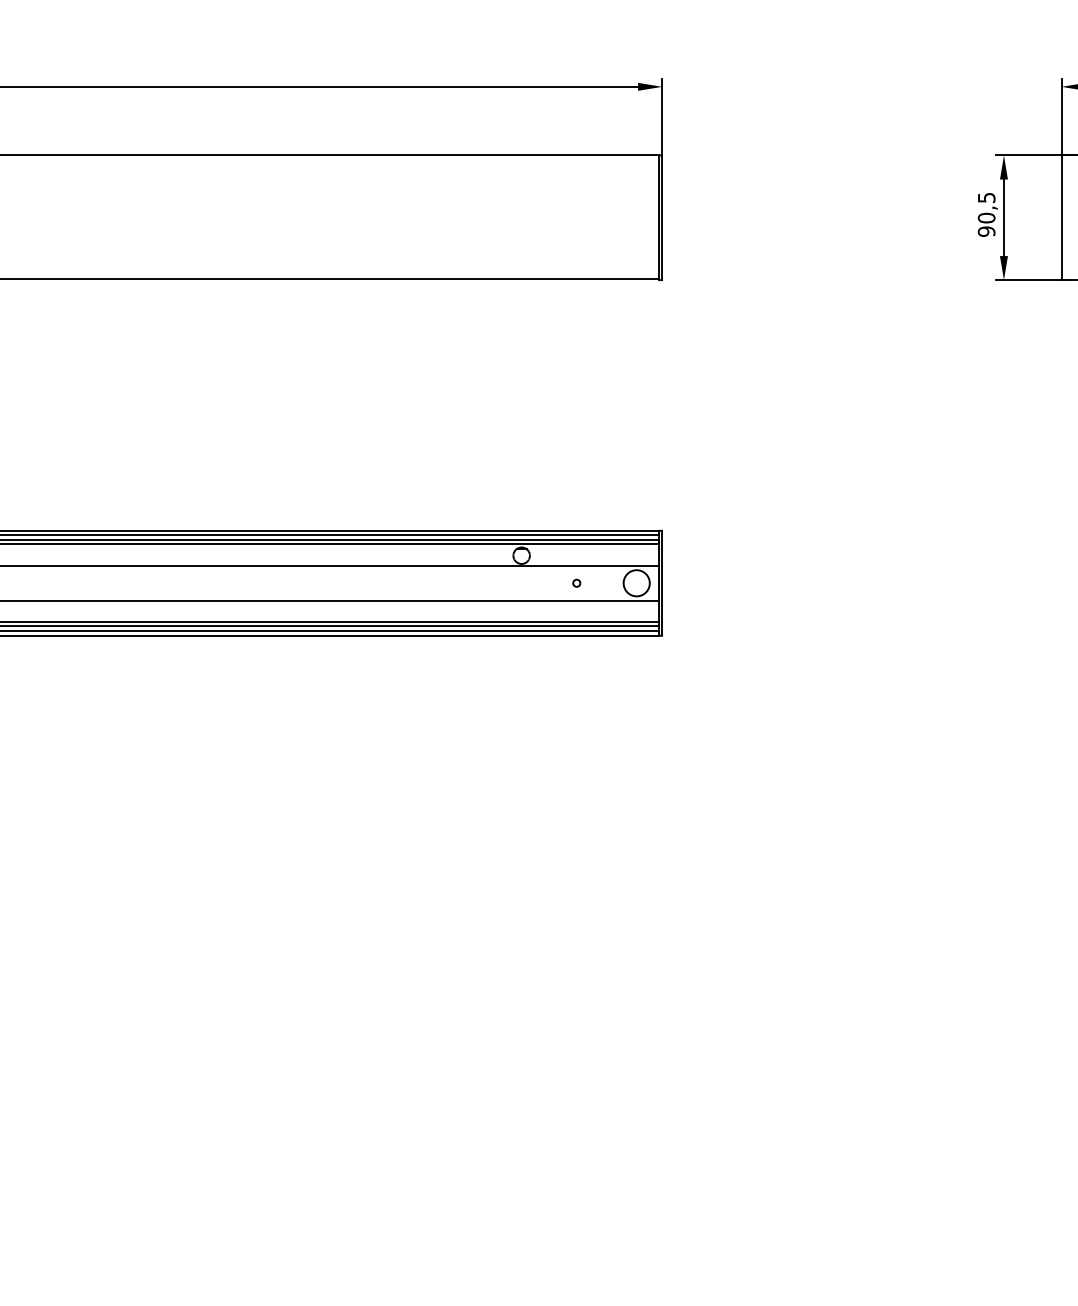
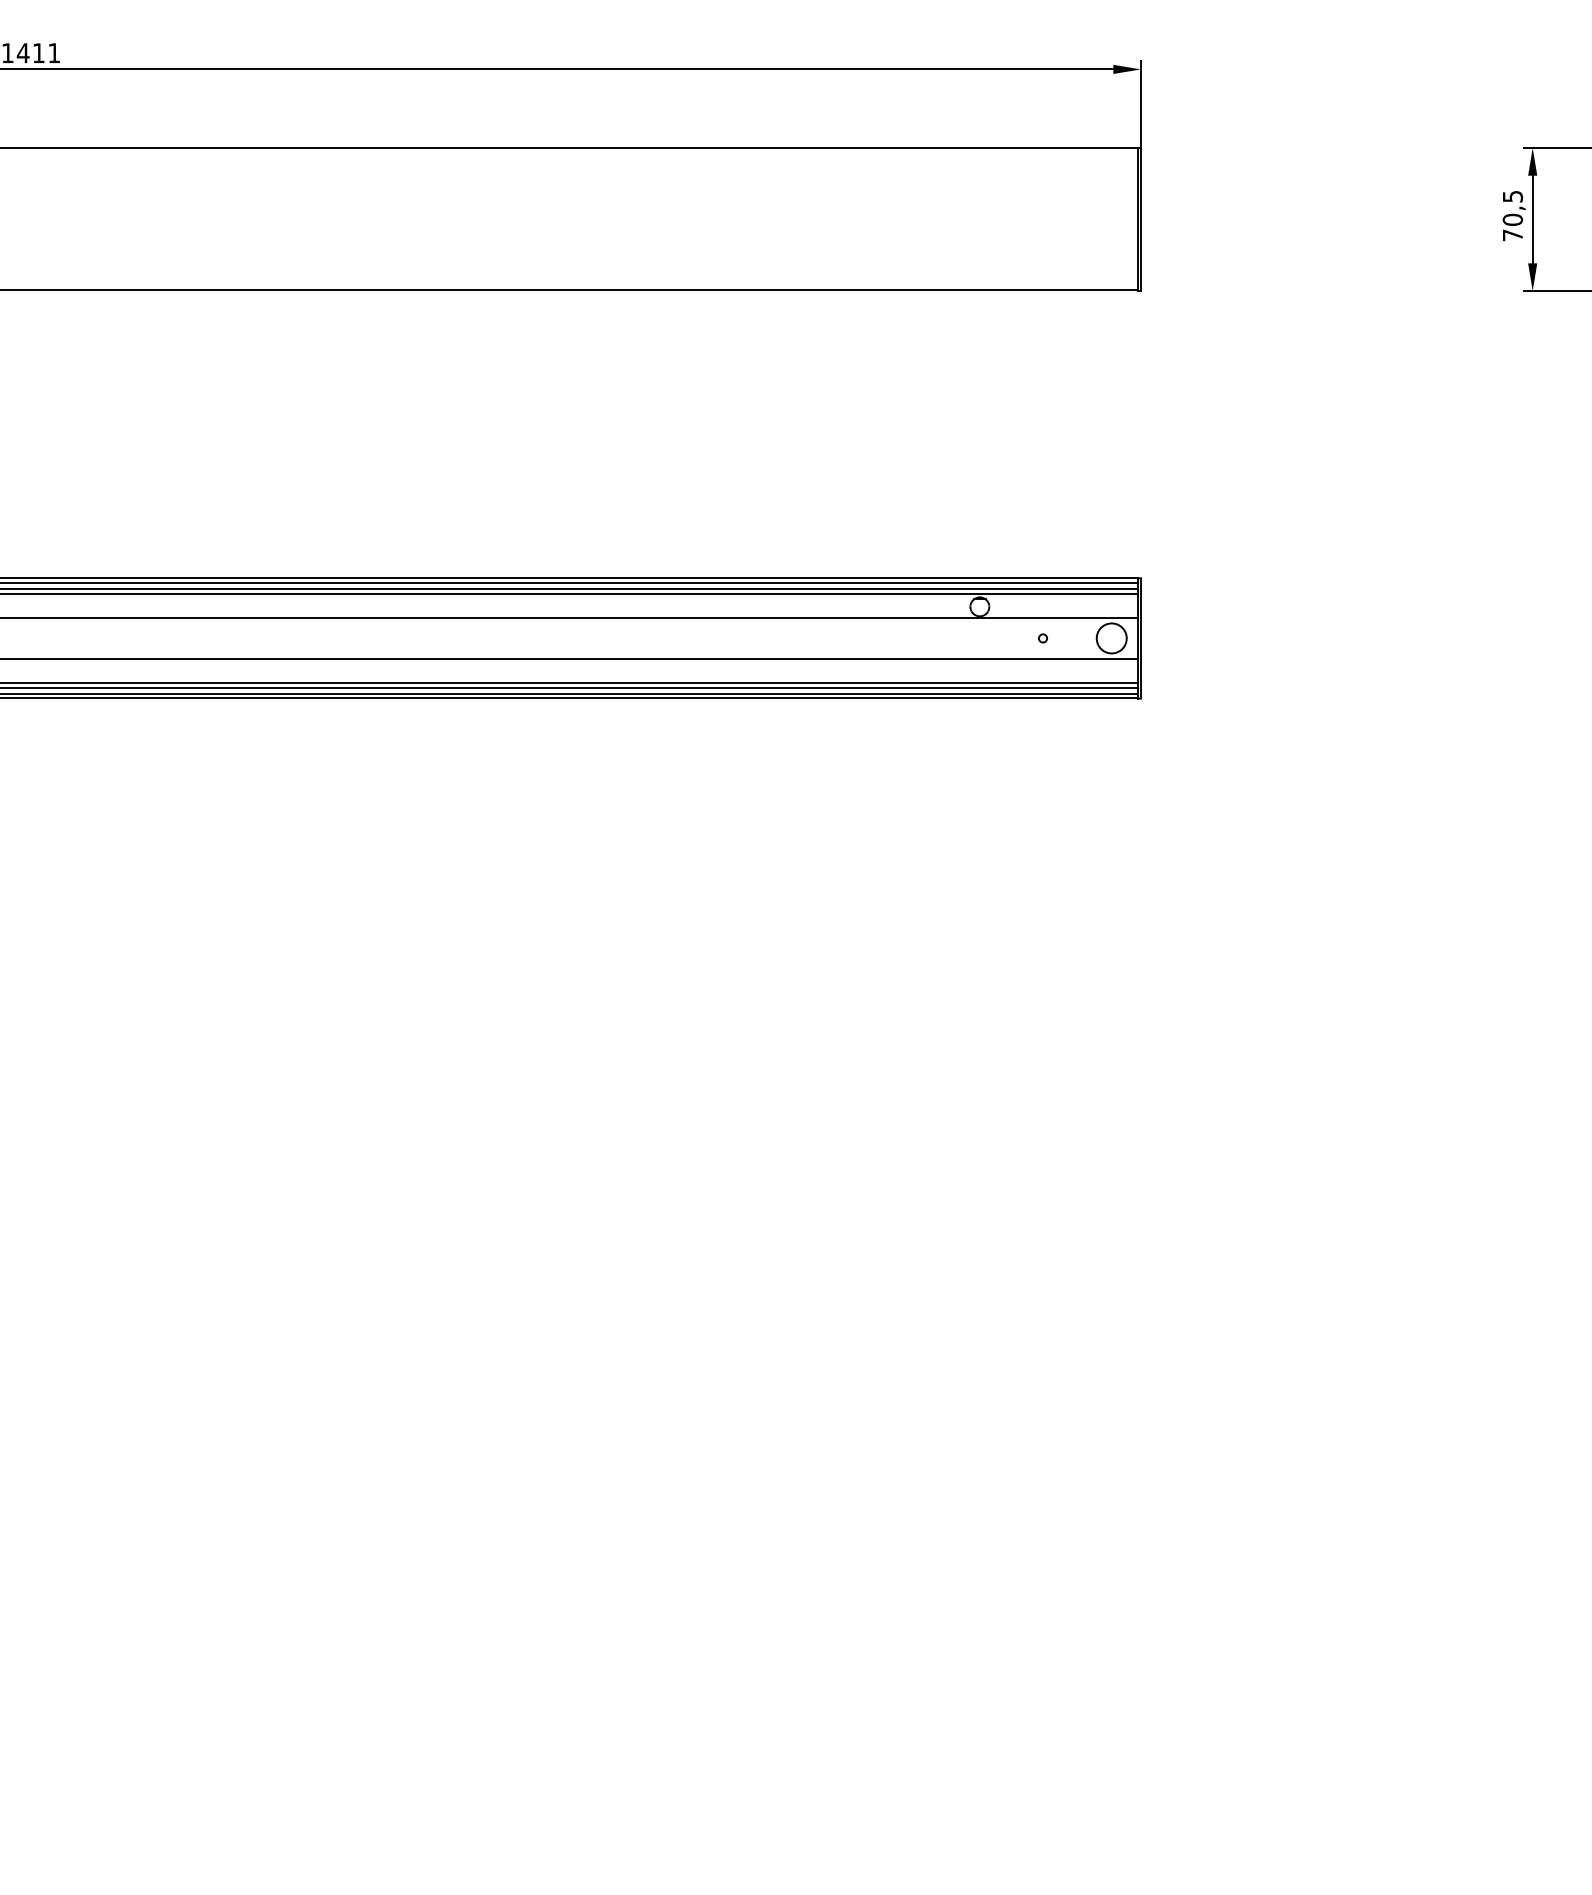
text: (986, 231) -> (1512, 235), 90,5 -> 70,5

